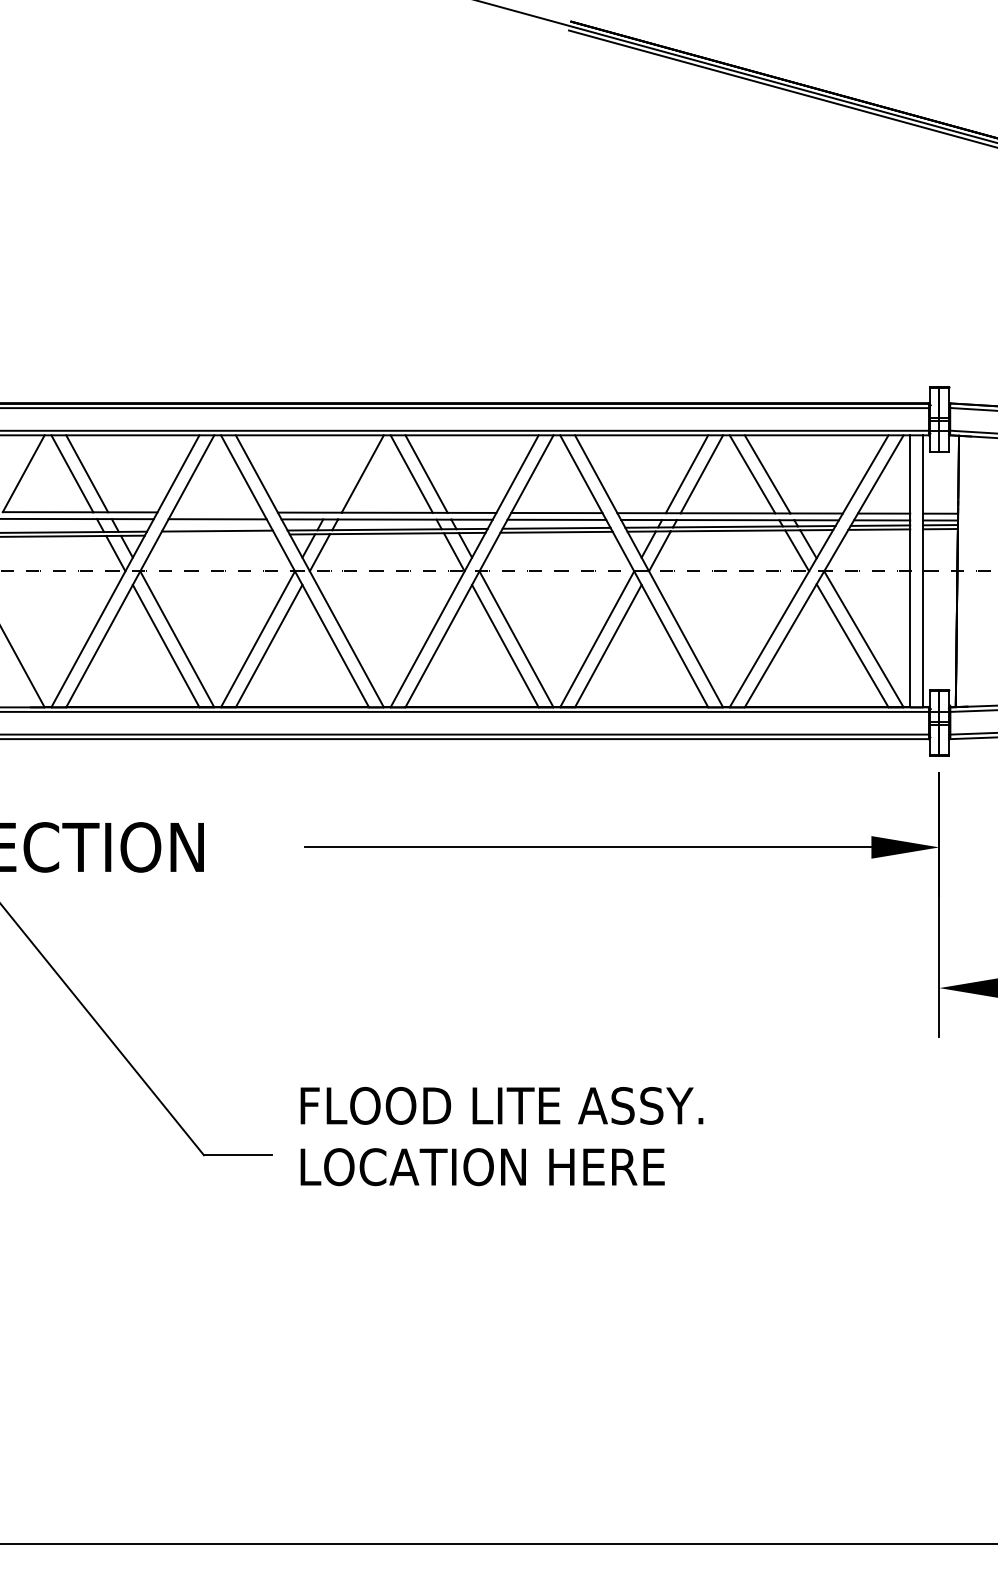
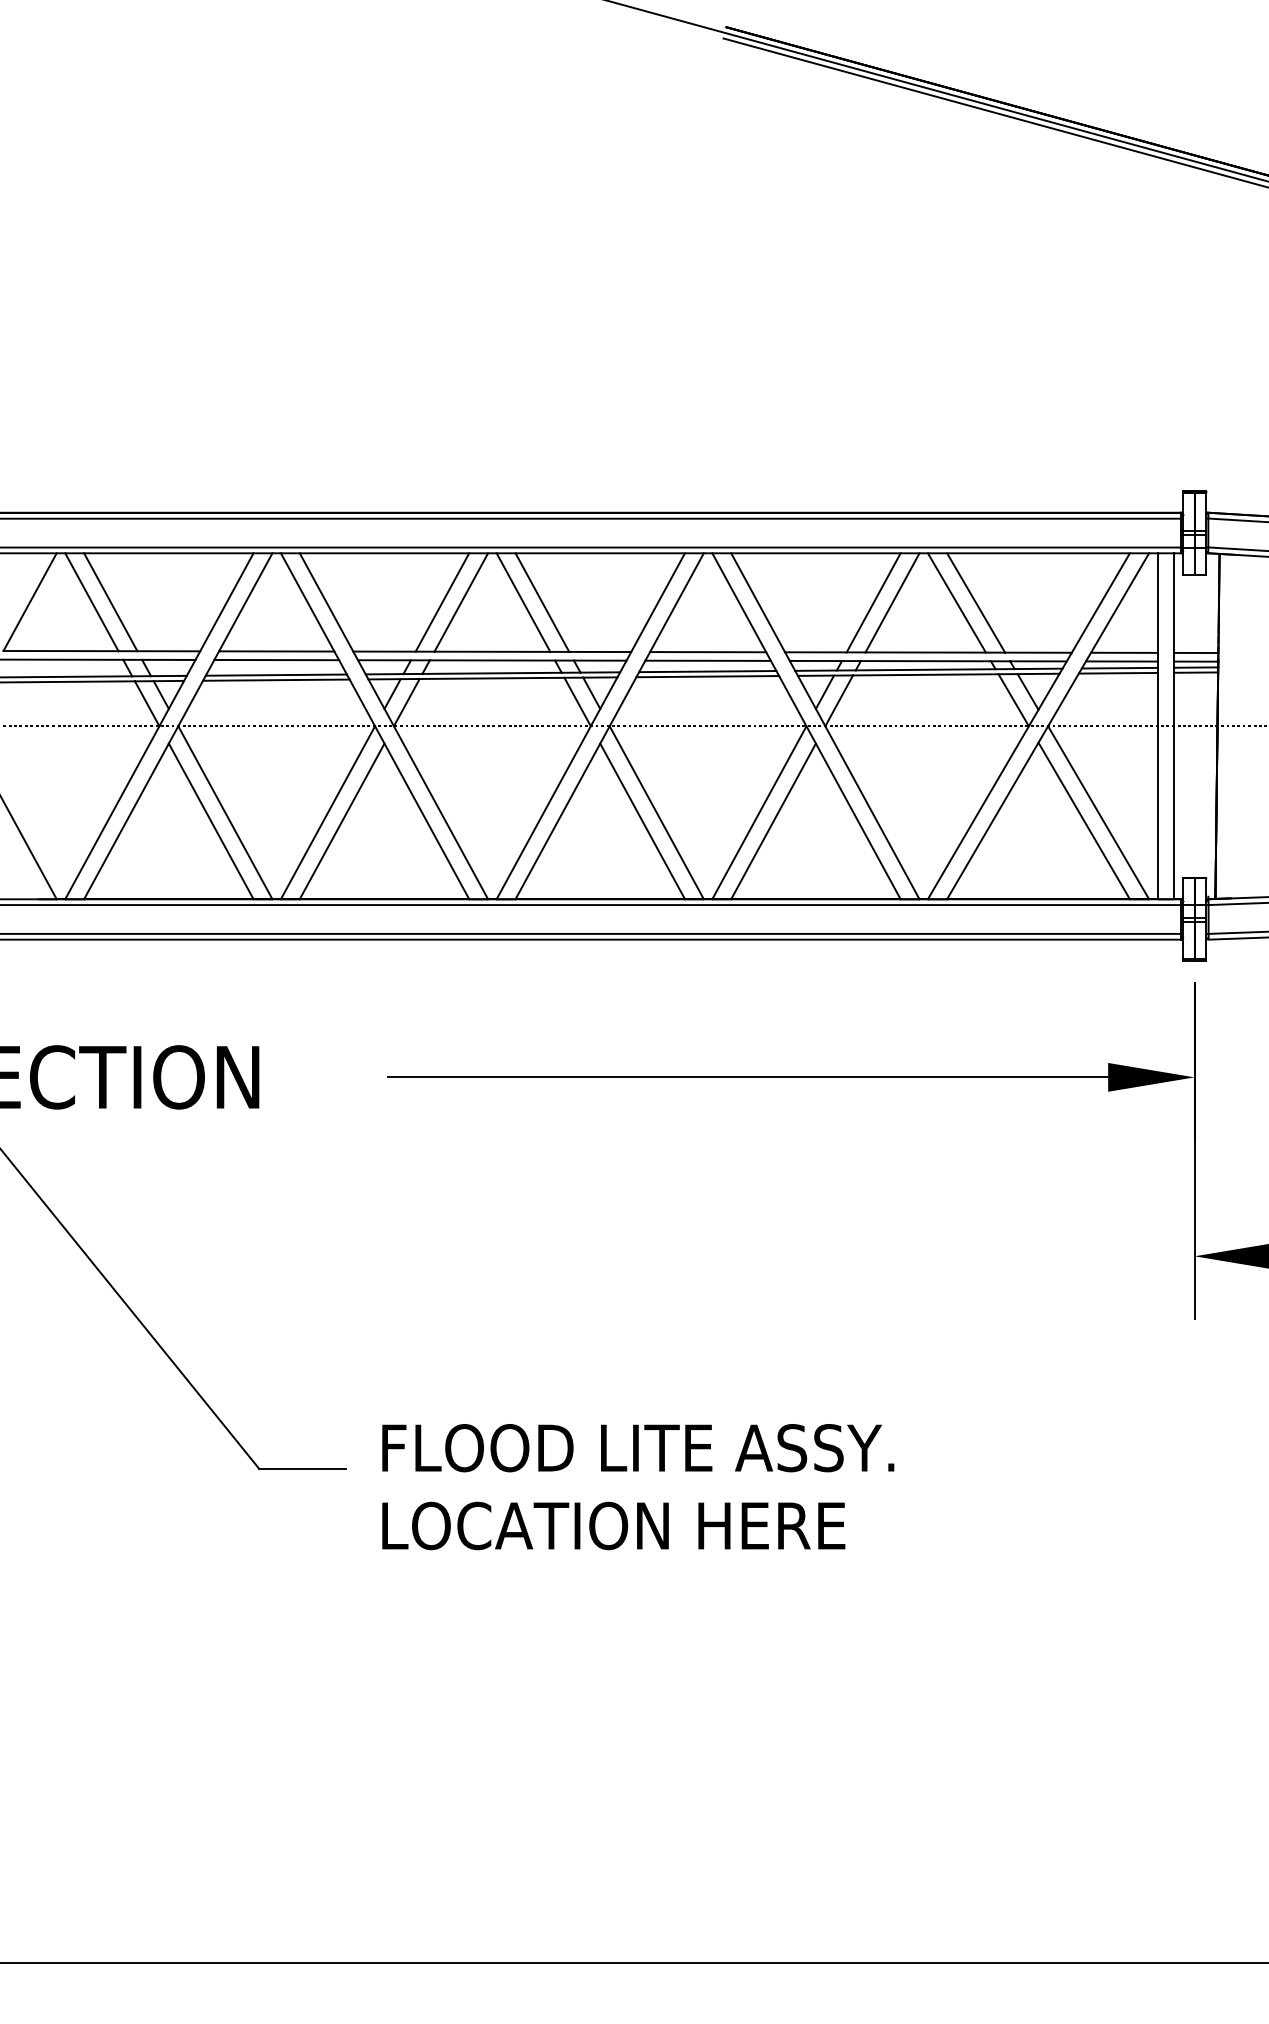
line: (348, 474) -> (442, 602), added
line: (217, 512) -> (276, 651), added
line: (217, 534) -> (276, 679), added
text: (502, 1136) -> (638, 1487), moved

